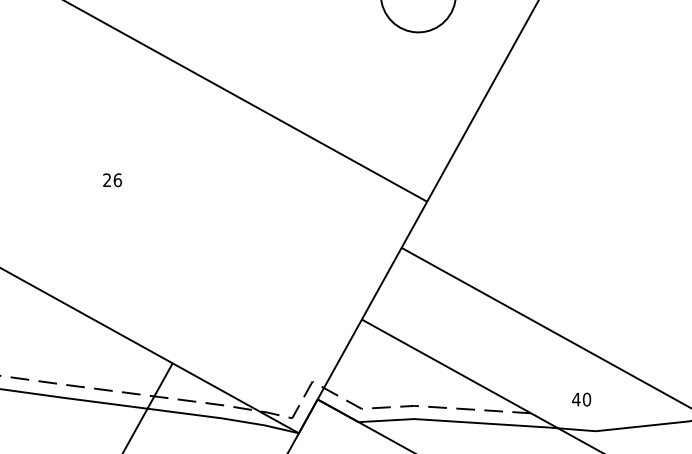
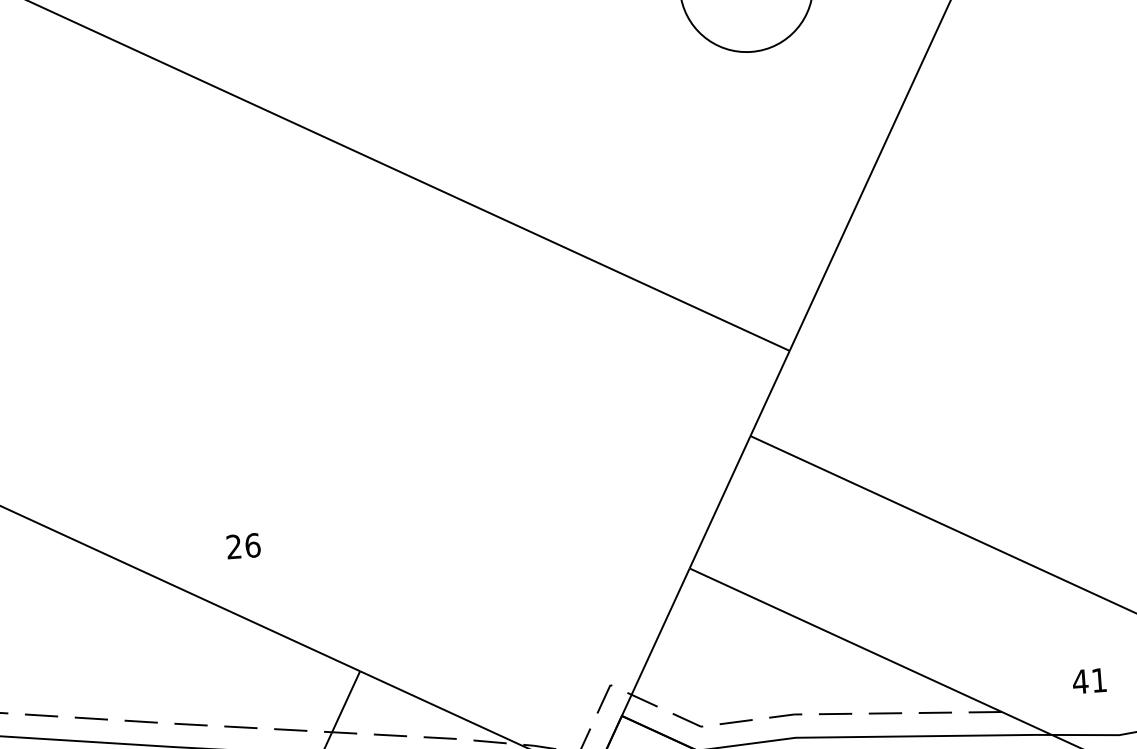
text: (112, 180) -> (243, 546), moved
text: (586, 399) -> (1098, 680), 40 -> 41

